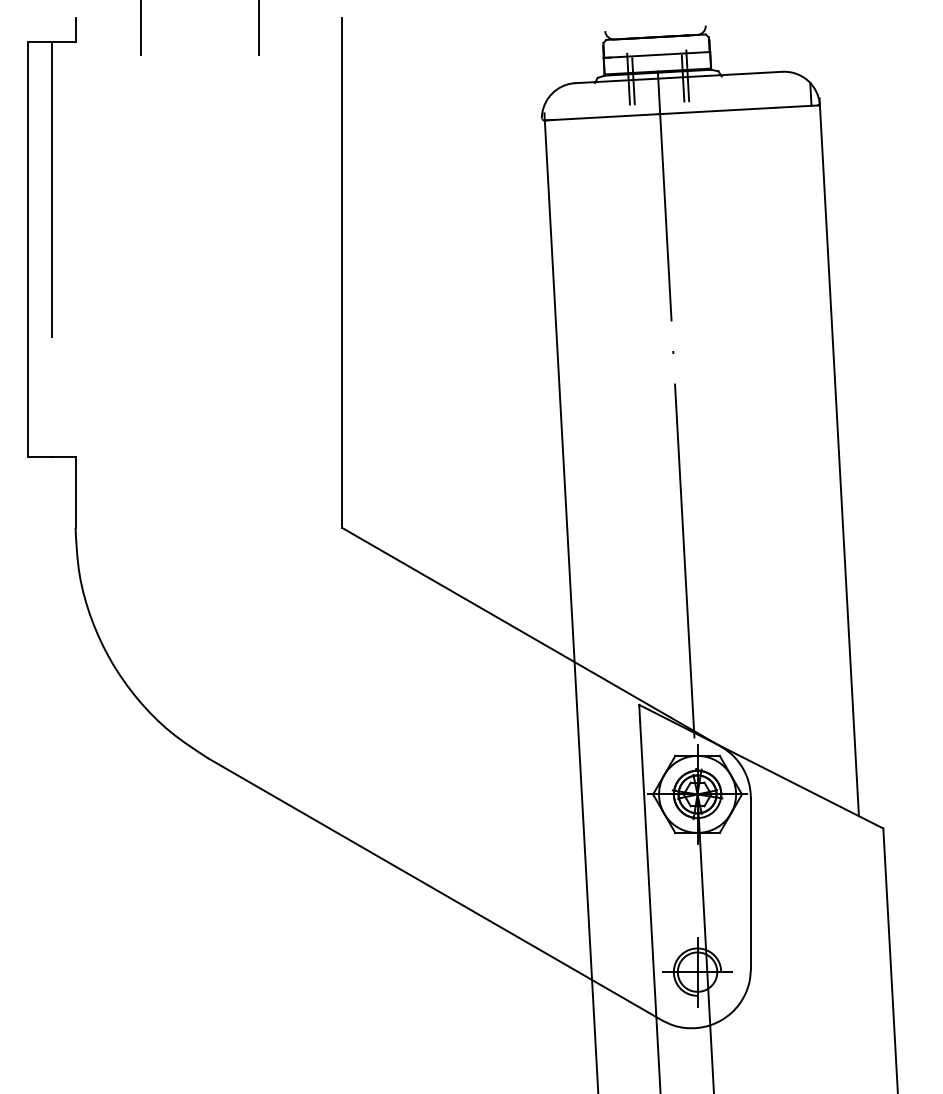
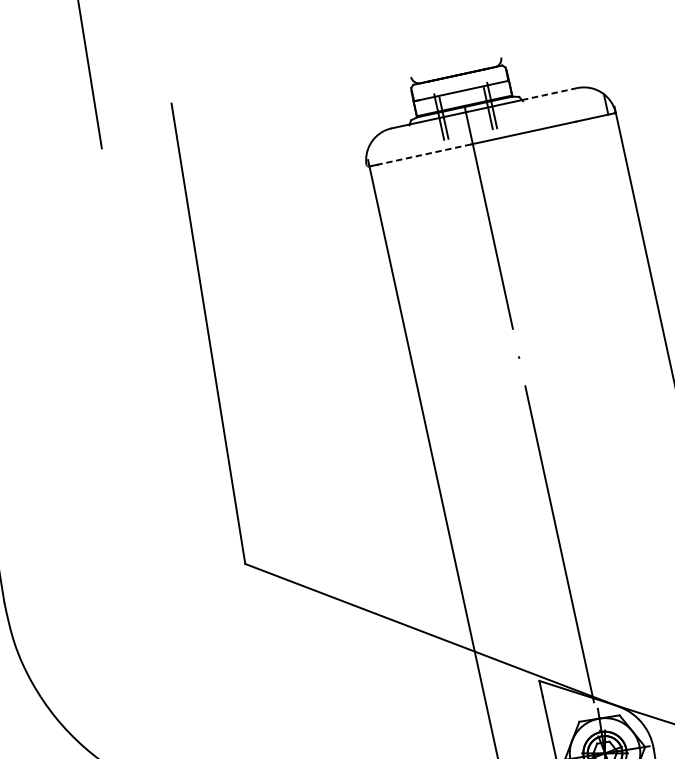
line: (751, 73) -> (549, 94), solid -> dashed
line: (600, 117) -> (419, 155), solid -> dashed

